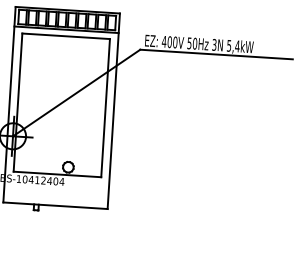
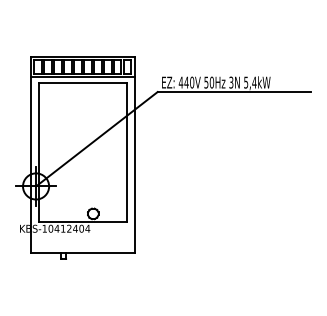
text: (169, 42) -> (186, 82), 400V -> 440V

